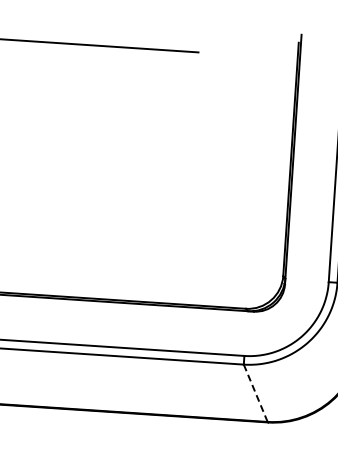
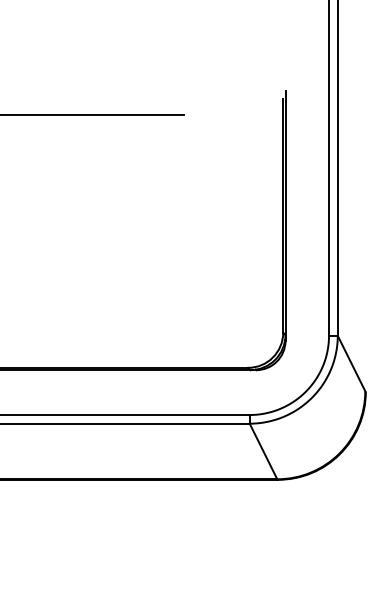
line: (255, 393) -> (263, 451), dashed -> solid

